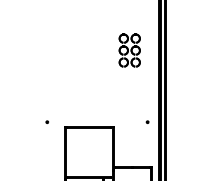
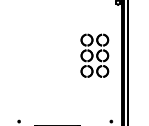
part: (129, 50) -> (94, 55), size x1.43

